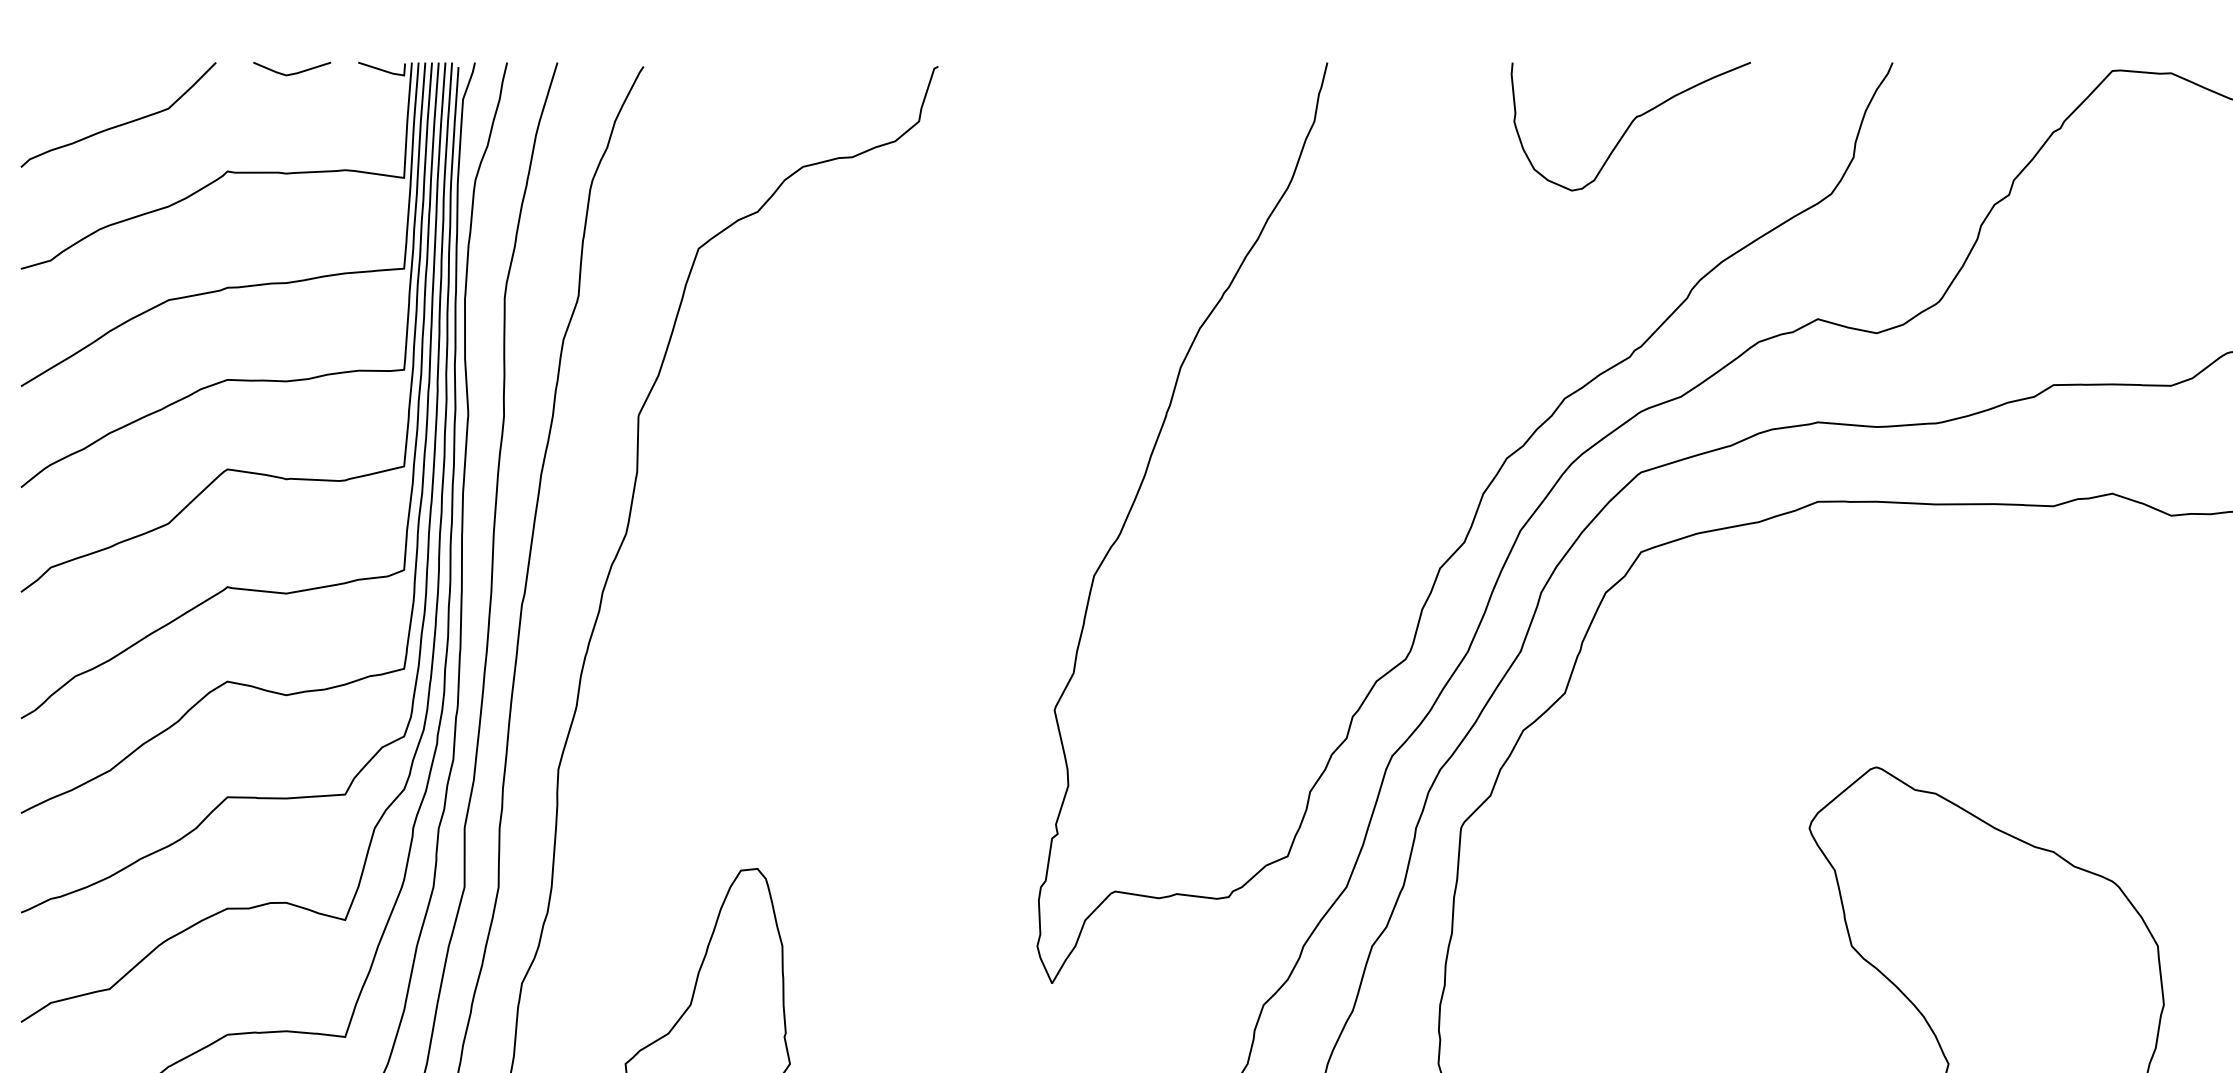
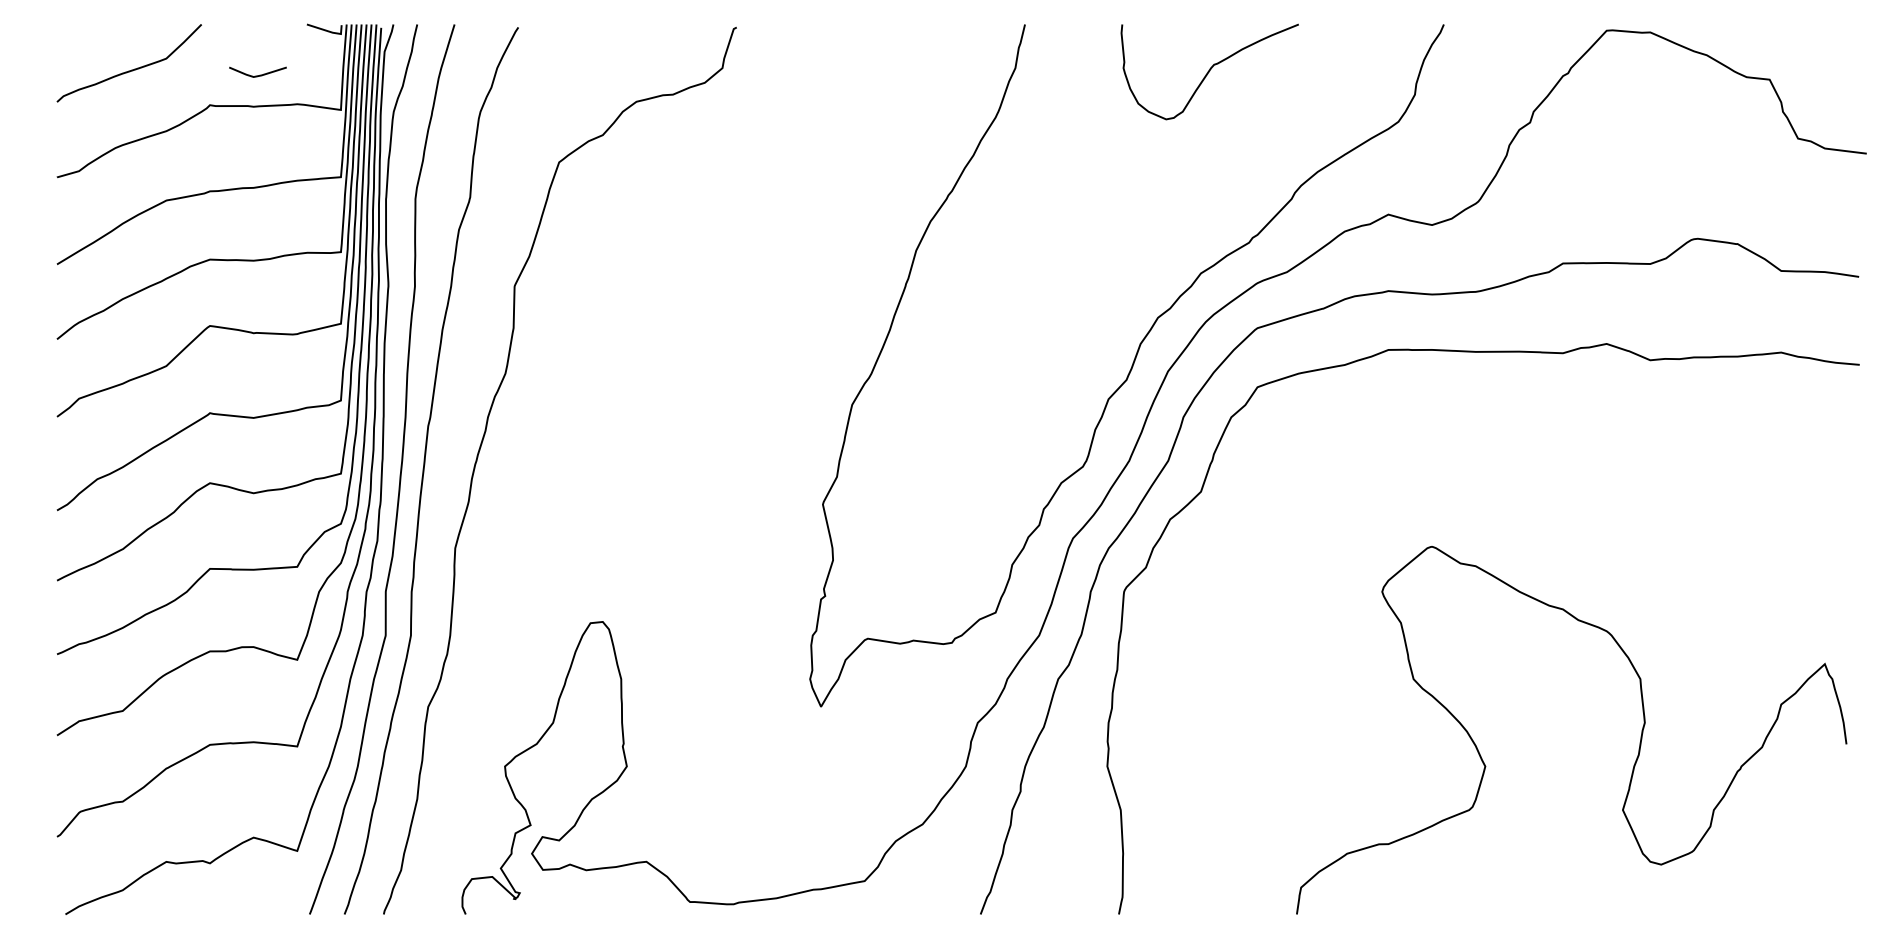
line: (294, 72) -> (259, 74), moved
curve: (1630, 126) -> (1209, 71), moved

